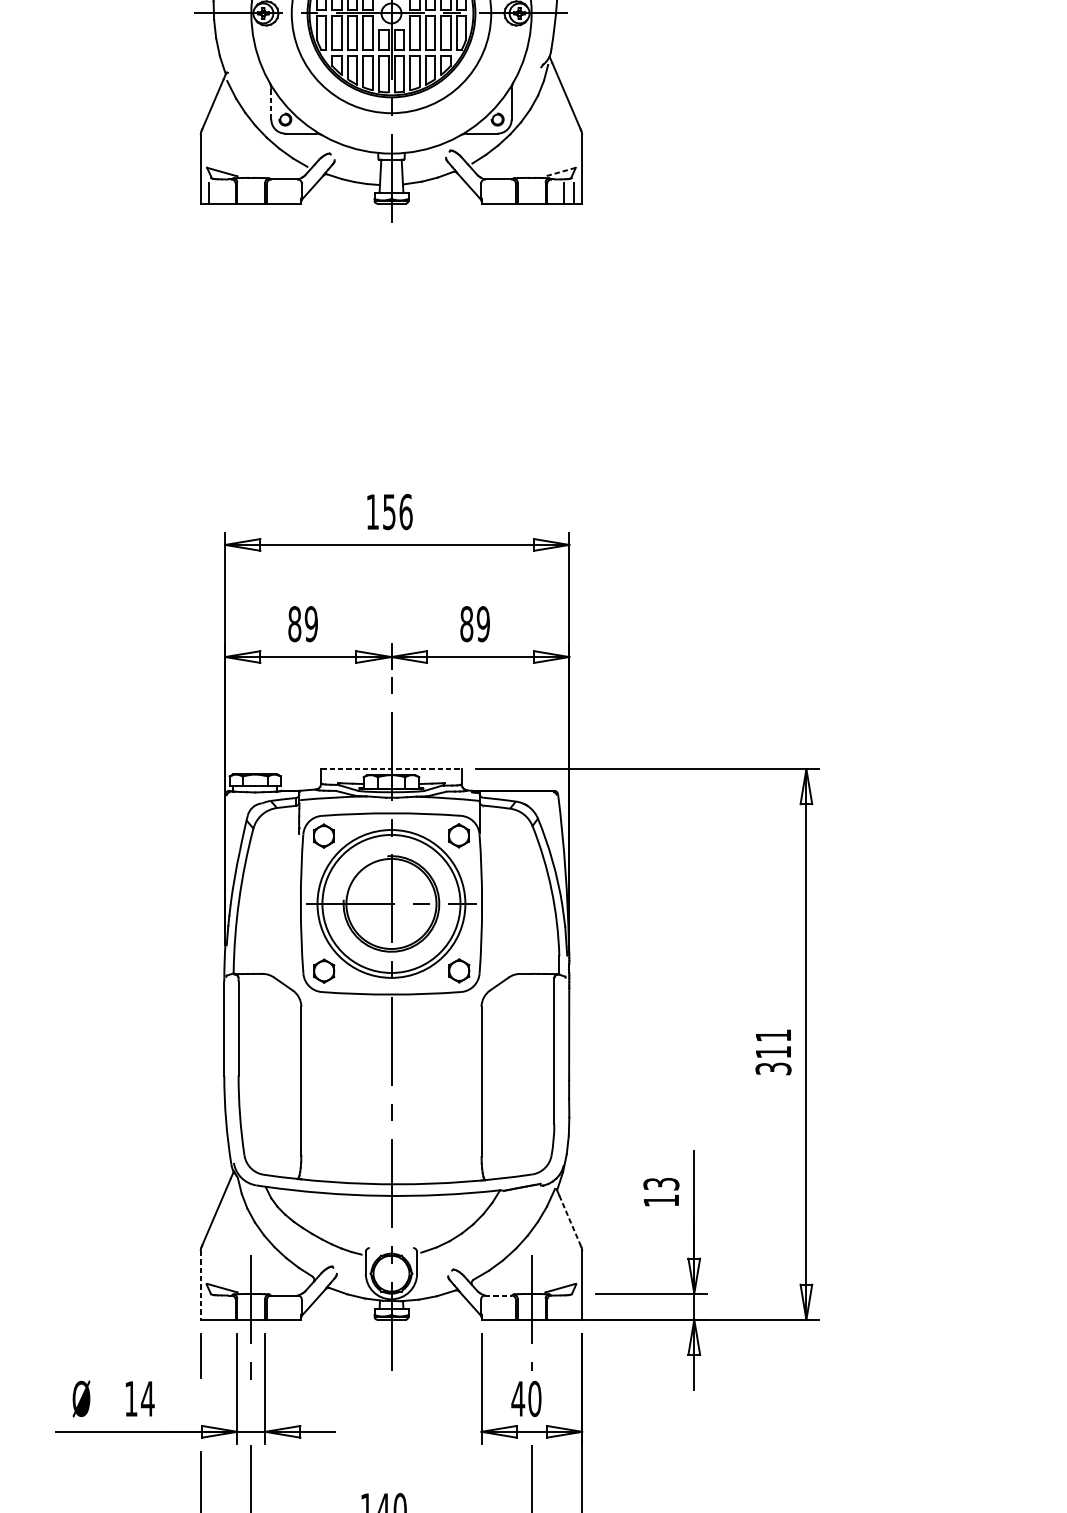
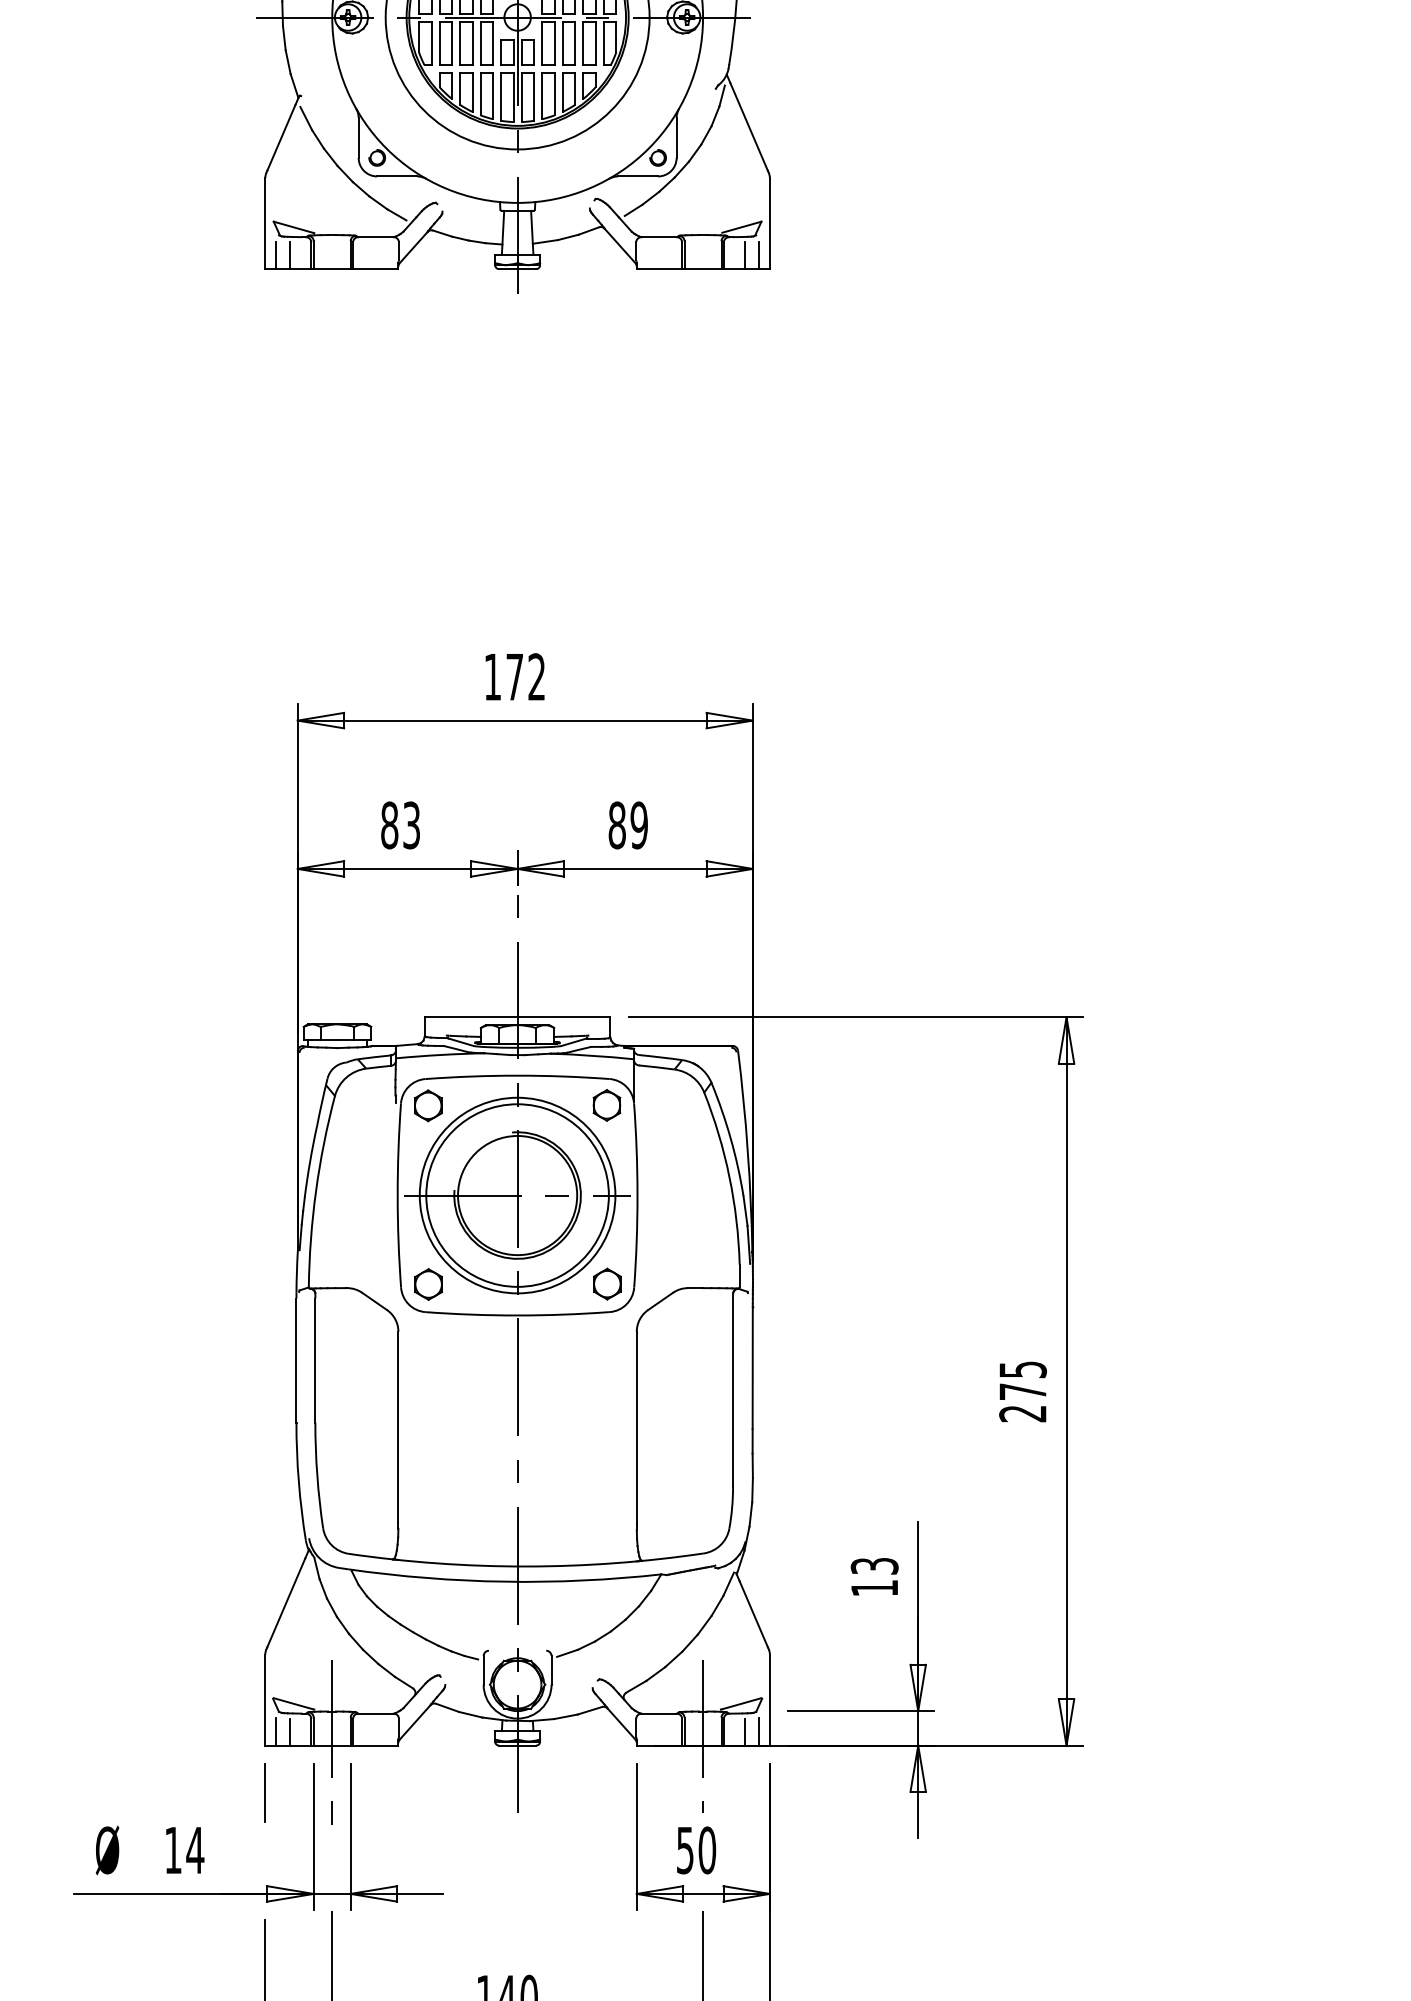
line: (271, 104) -> (358, 137), dashed -> solid
line: (560, 172) -> (741, 227), dashed -> solid
line: (219, 193) -> (289, 255), added
text: (397, 512) -> (525, 677), 156 -> 172
text: (311, 624) -> (411, 825), 89 -> 83
line: (391, 769) -> (517, 1017), dashed -> solid
text: (773, 1052) -> (1023, 1391), 311 -> 275
line: (569, 1220) -> (753, 1614), dashed -> solid
line: (200, 1285) -> (265, 1700), dashed -> solid
line: (498, 1295) -> (659, 1713), dashed -> solid
line: (209, 1309) -> (276, 1731), added
line: (219, 1309) -> (289, 1731), added
line: (563, 1309) -> (745, 1731), added
line: (573, 1309) -> (758, 1731), added
text: (518, 1399) -> (685, 1850), 40 -> 50

